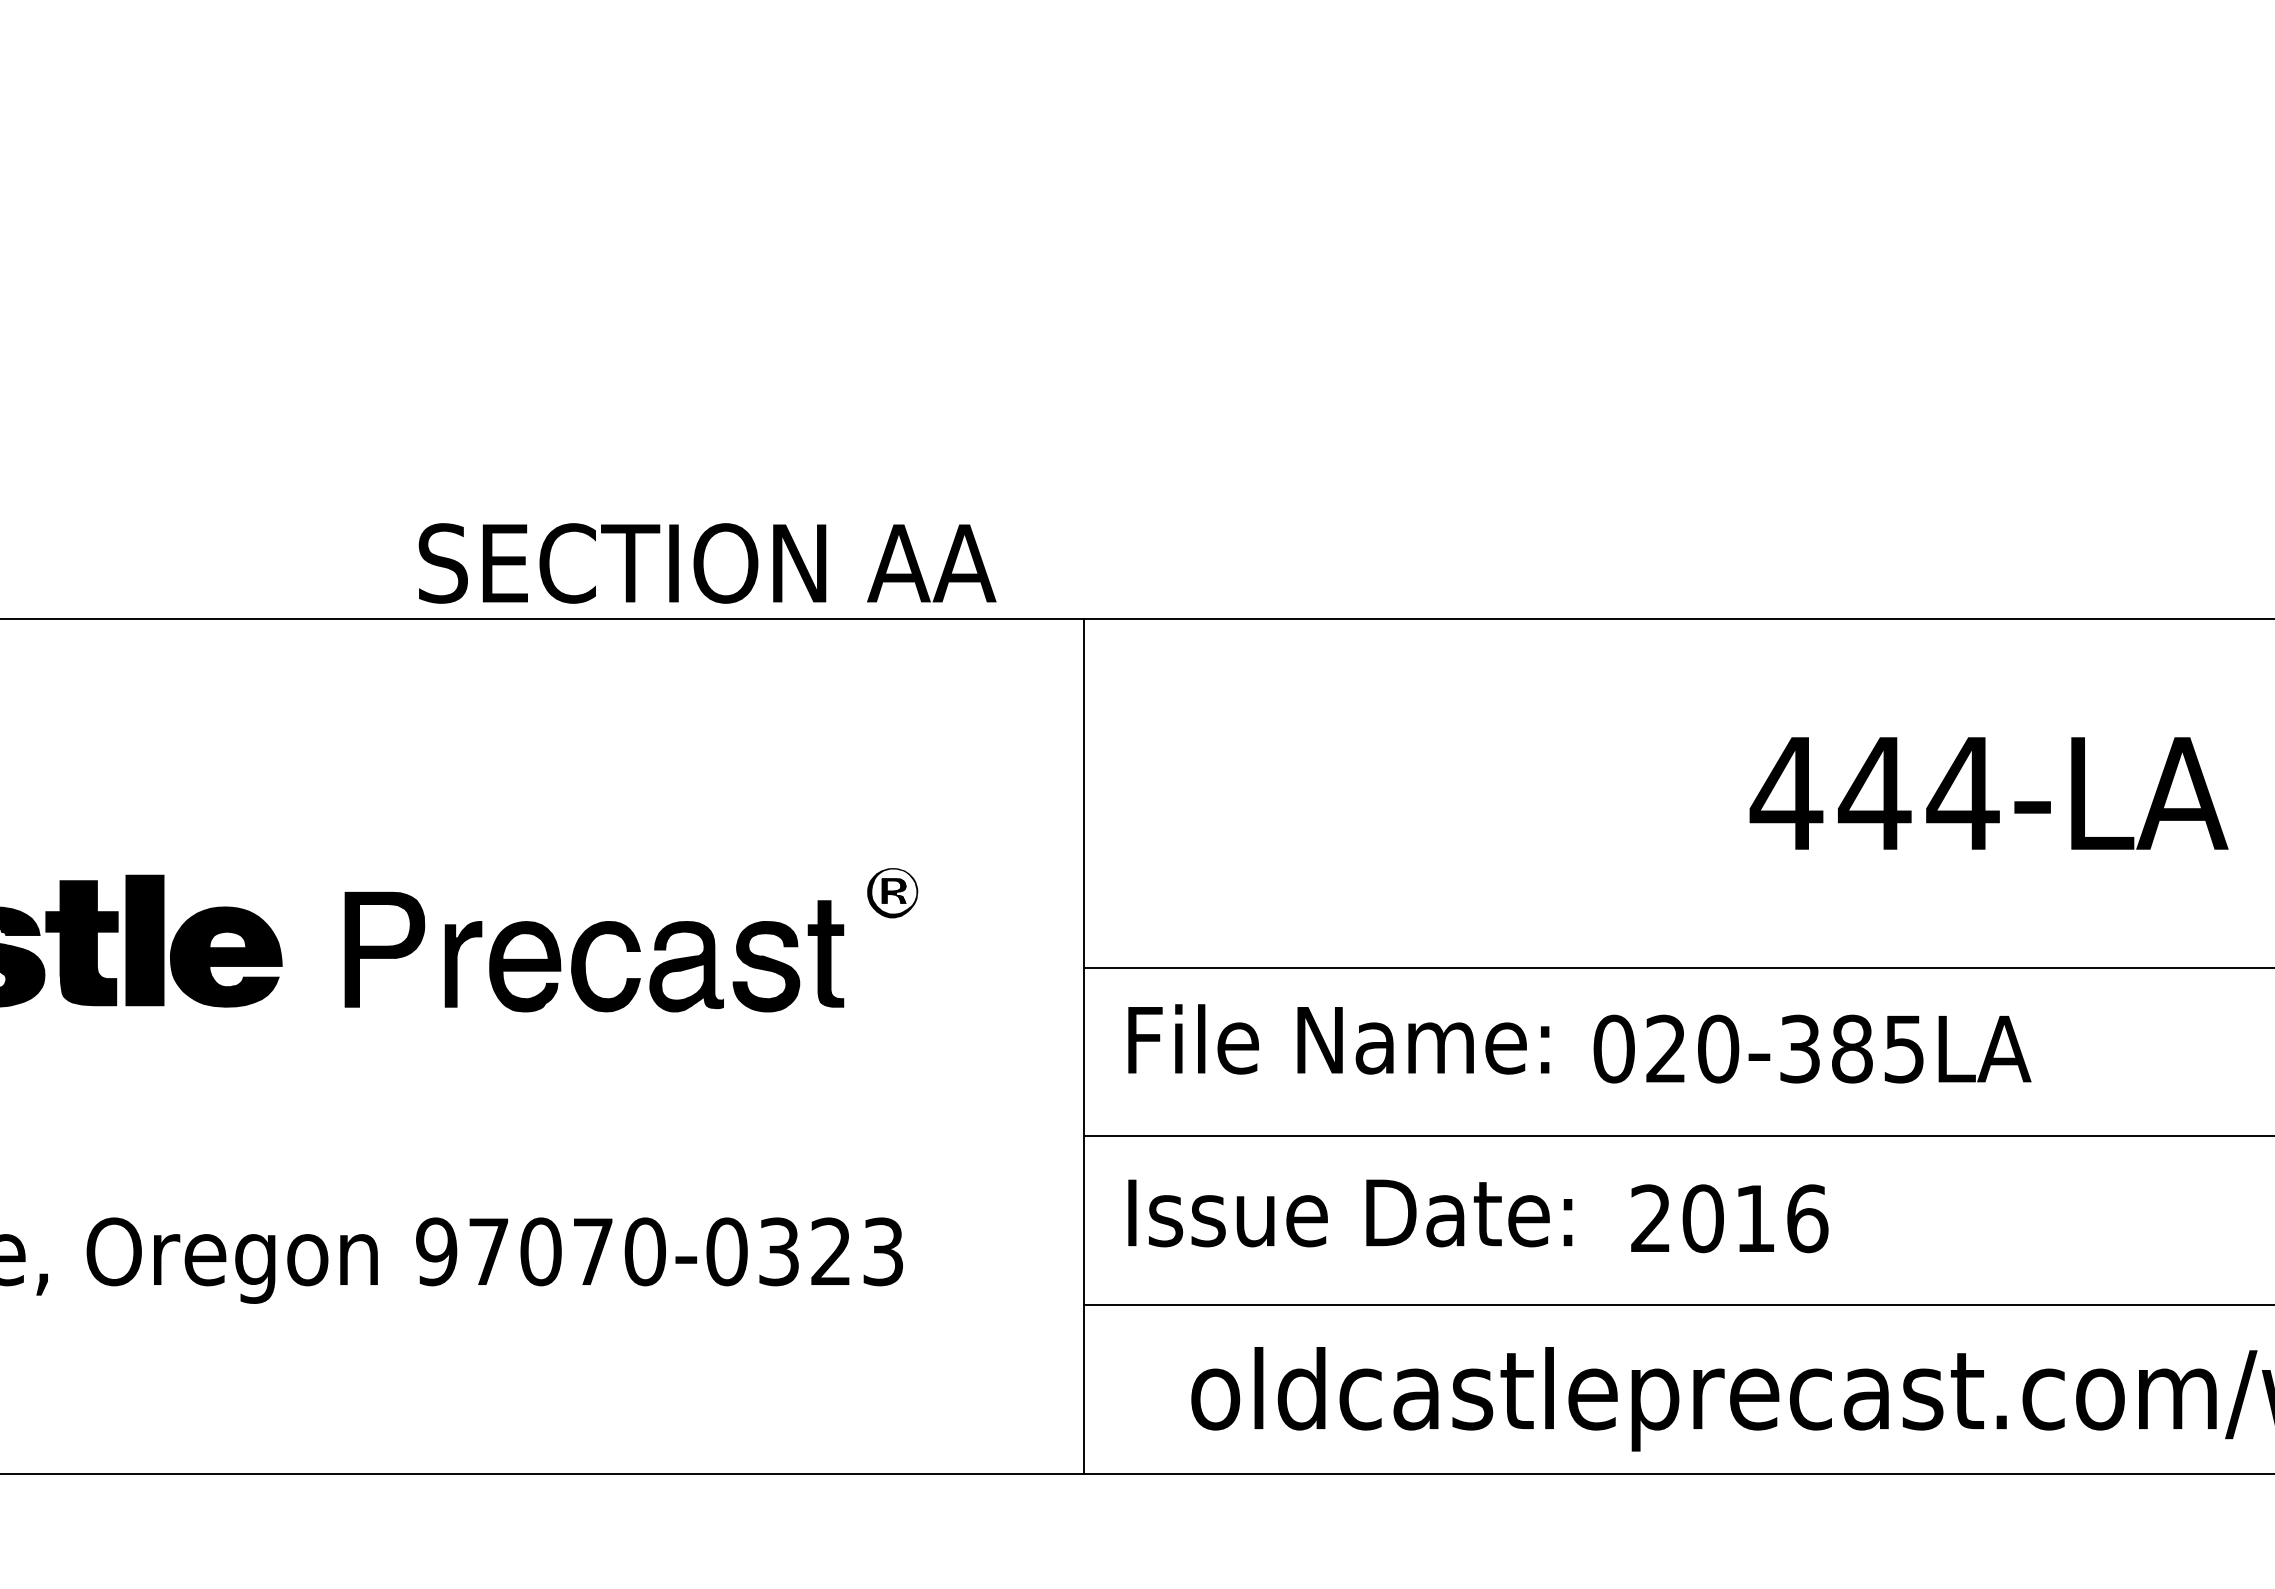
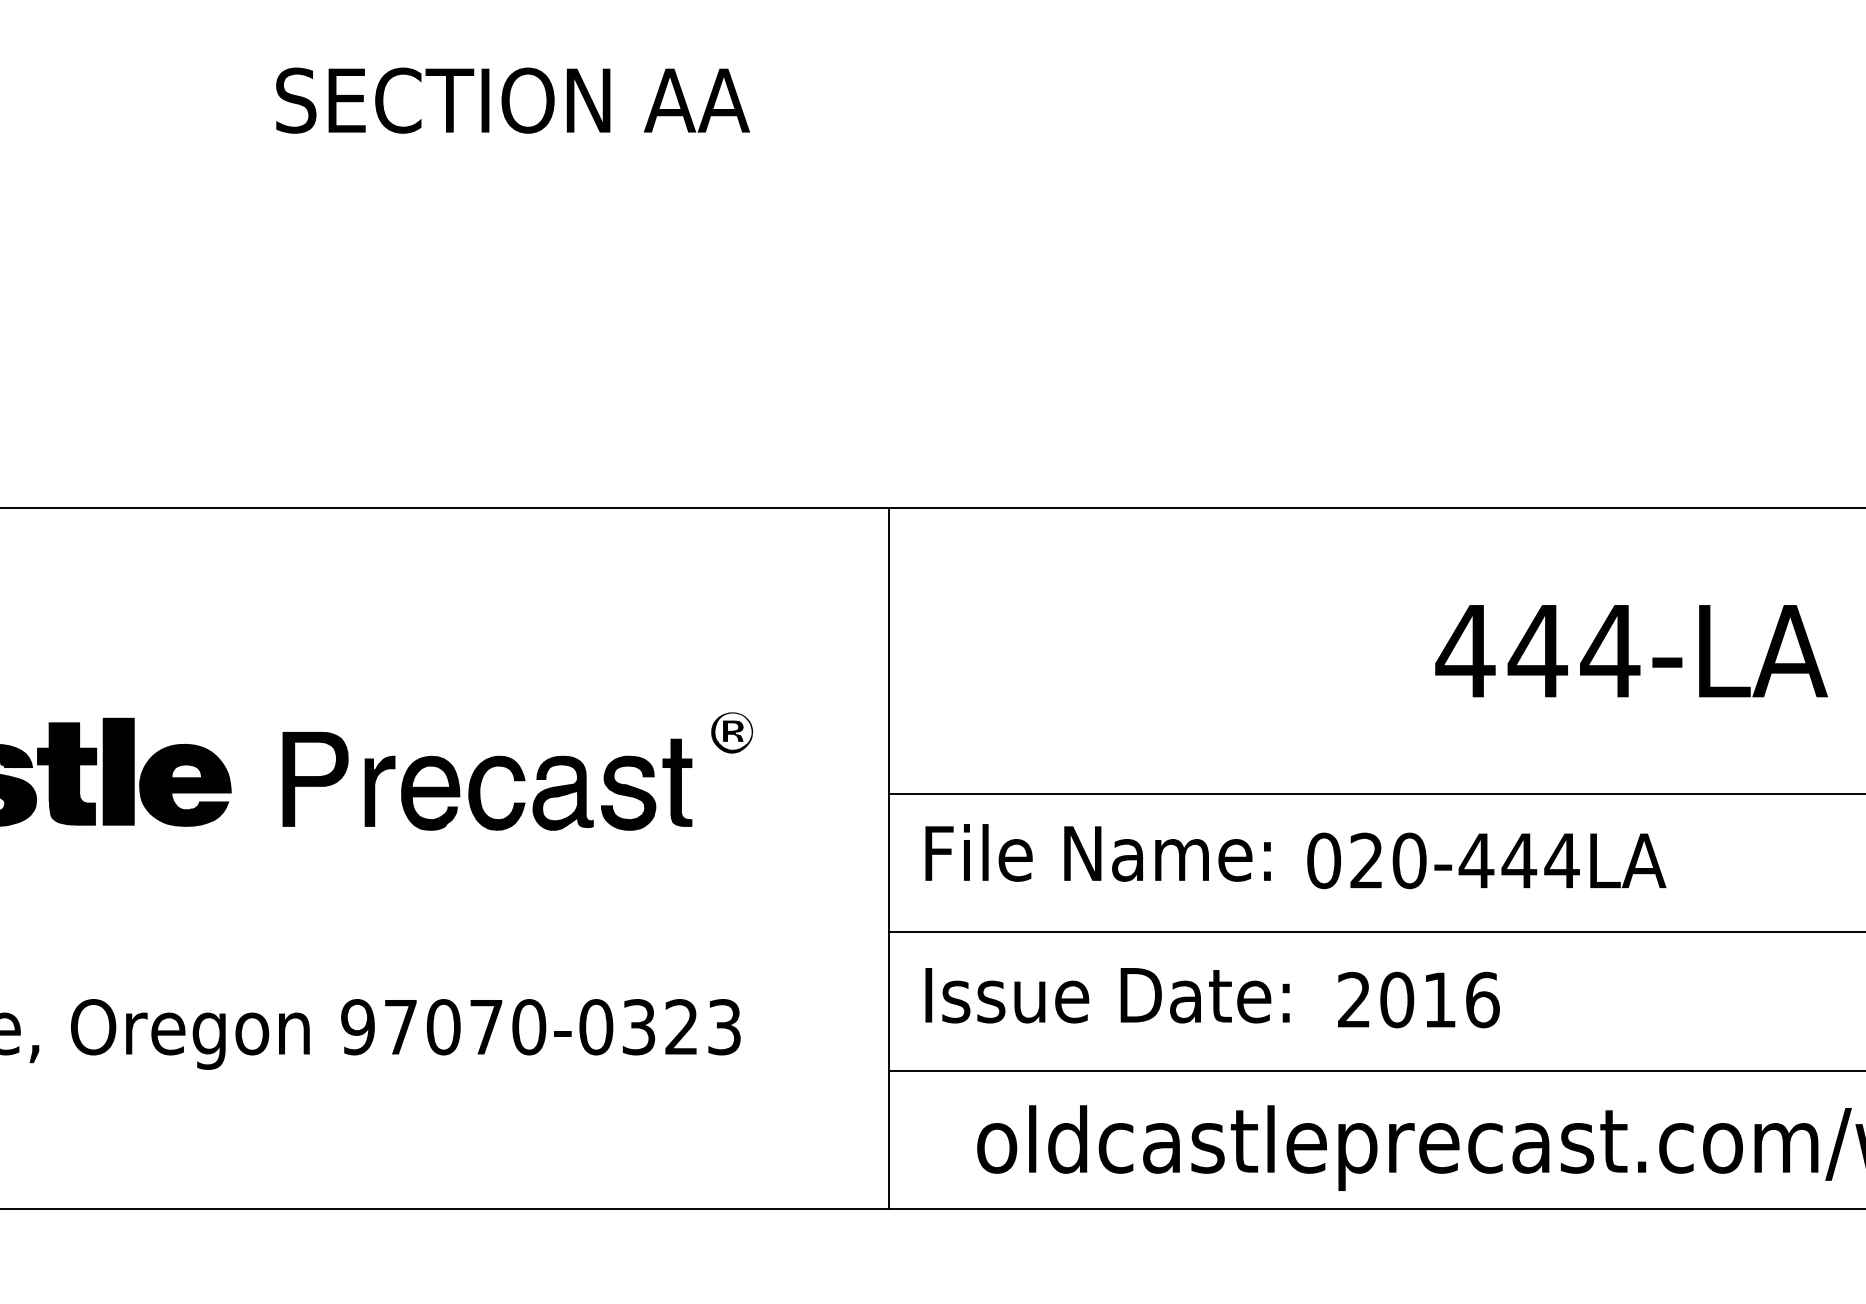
text: (707, 563) -> (512, 100), moved
text: (1851, 1048) -> (1518, 860), 020-385LA -> 020-444LA

